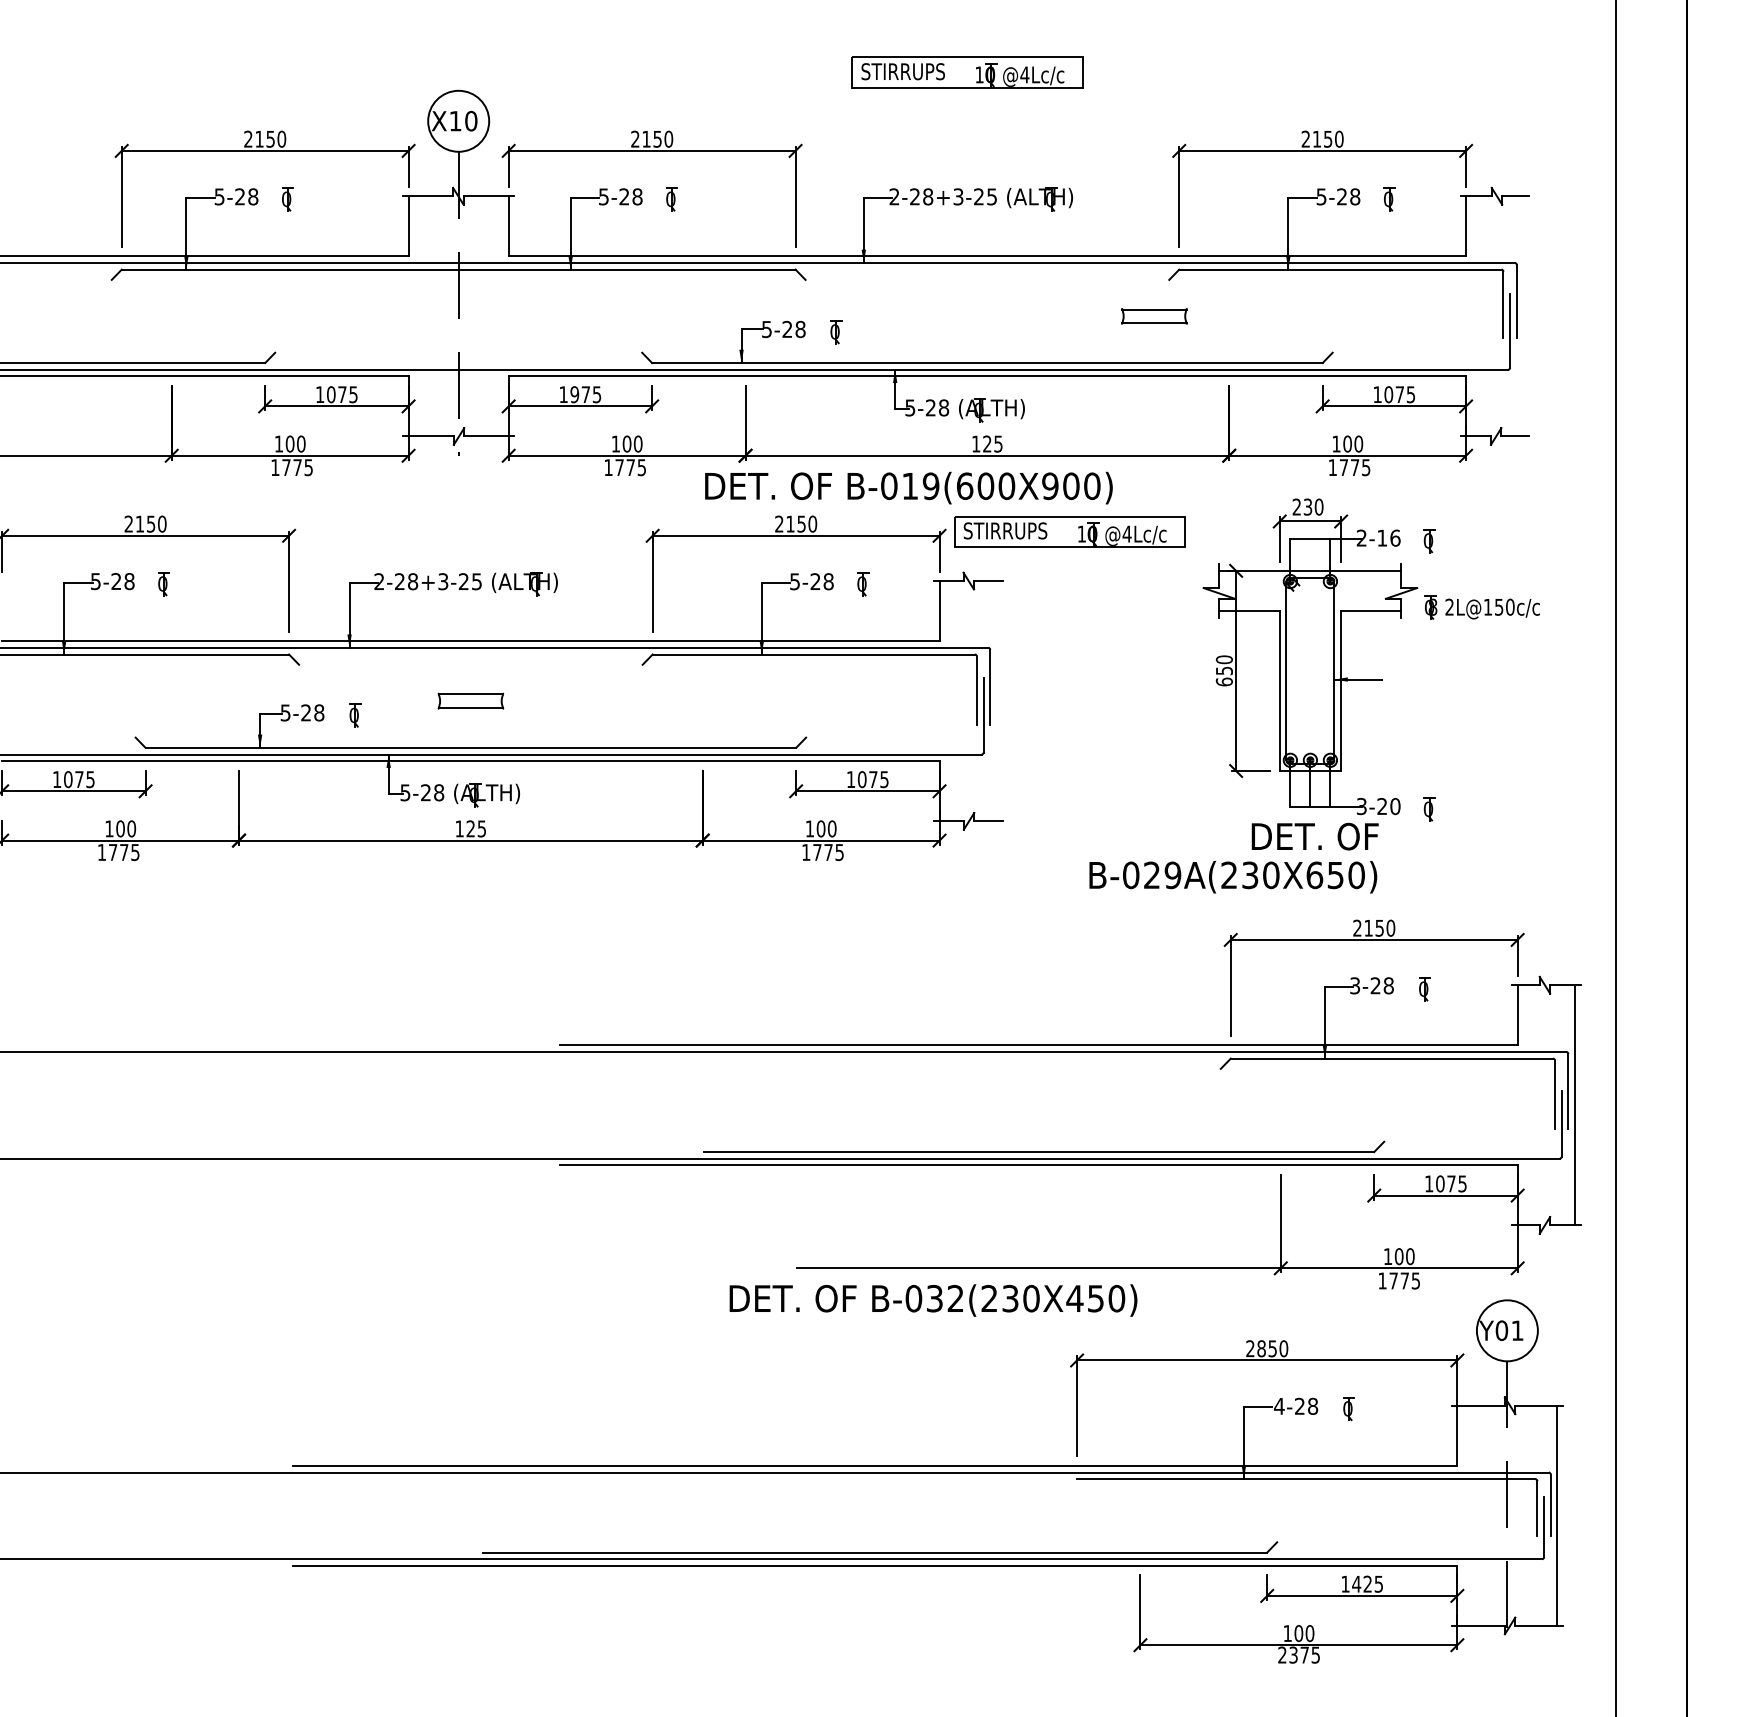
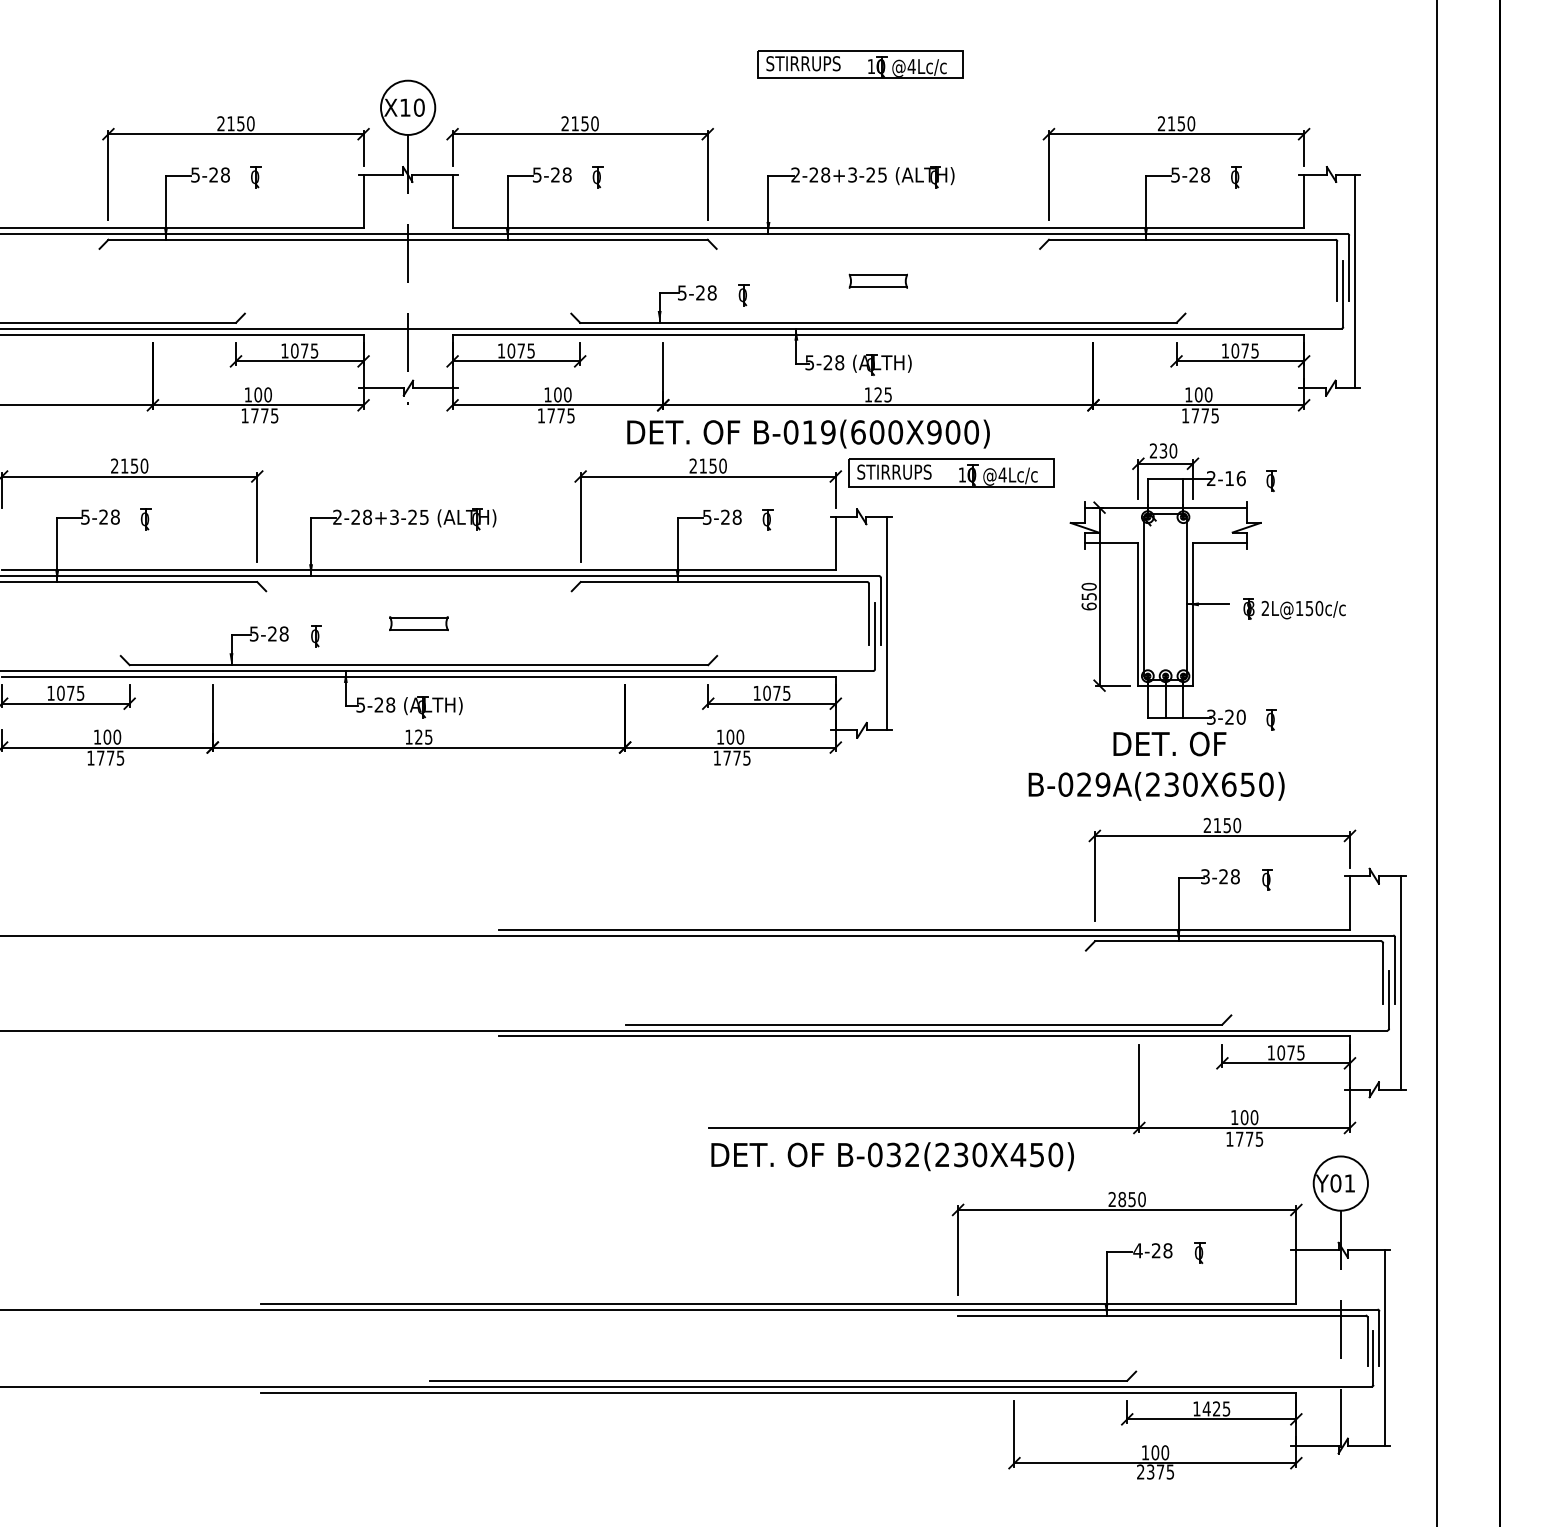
part: (1154, 316) -> (878, 281), moved
line: (1523, 316) -> (1355, 281), added
text: (574, 394) -> (511, 350), 1975 -> 1075
part: (1481, 607) -> (1293, 608), moved
line: (996, 701) -> (886, 623), added
text: (1233, 877) -> (1156, 786), moved
text: (933, 1300) -> (892, 1156), moved

